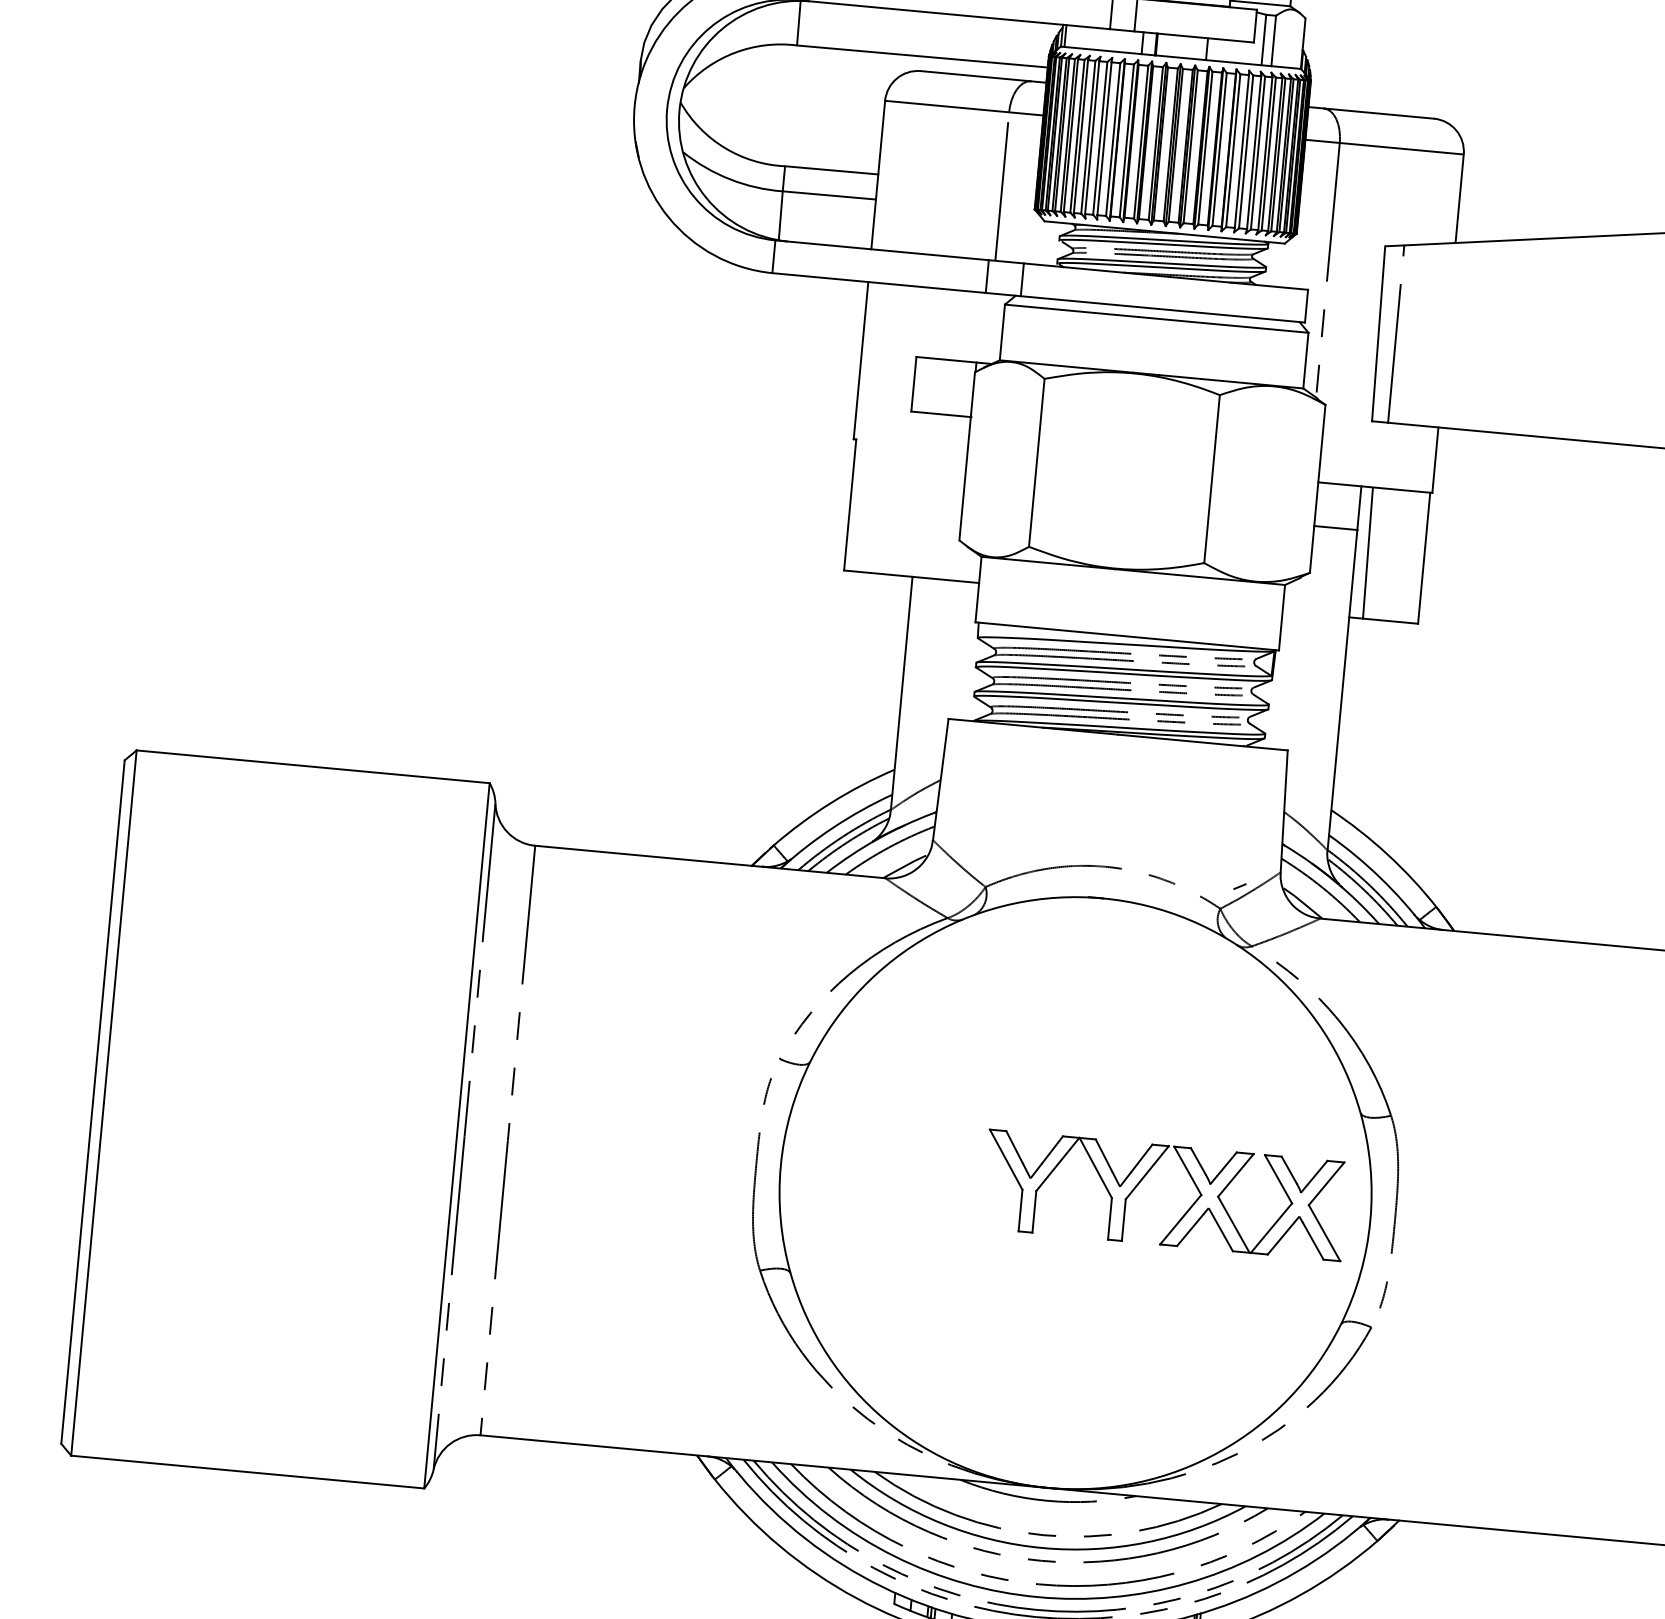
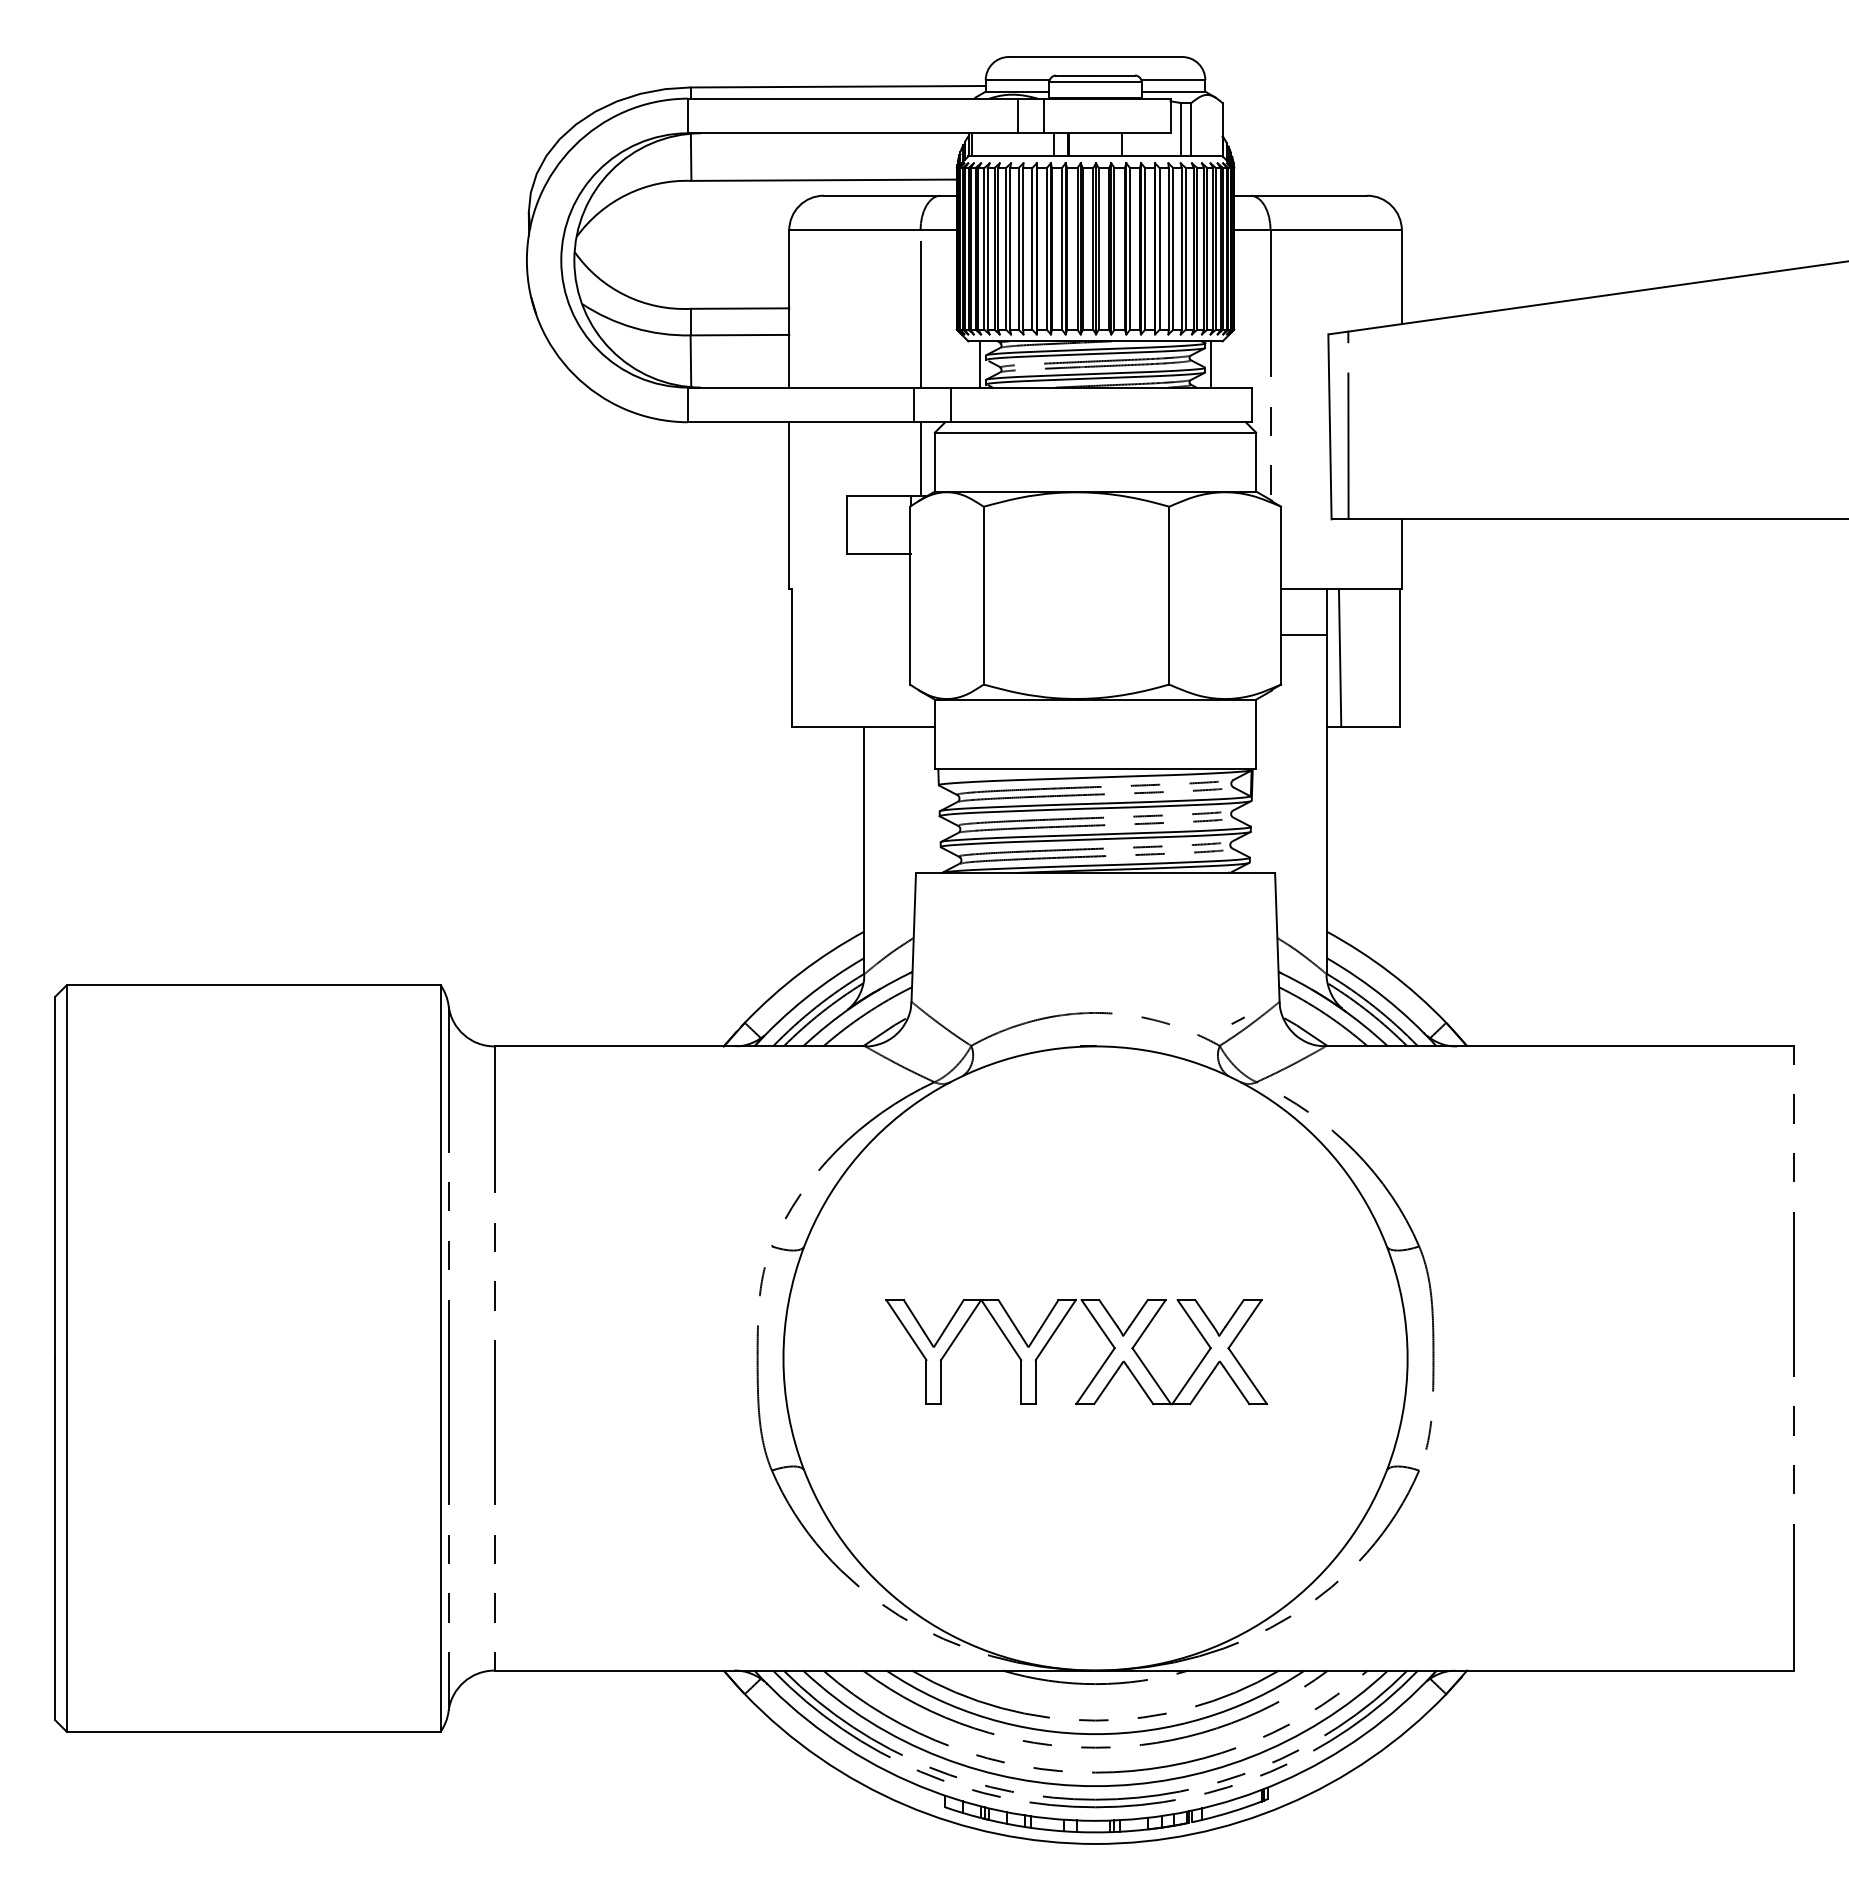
line: (1053, 244) -> (979, 364), added
line: (1272, 264) -> (1211, 364), added
line: (989, 328) -> (920, 459), added
part: (1184, 1213) -> (1098, 1369), moved

